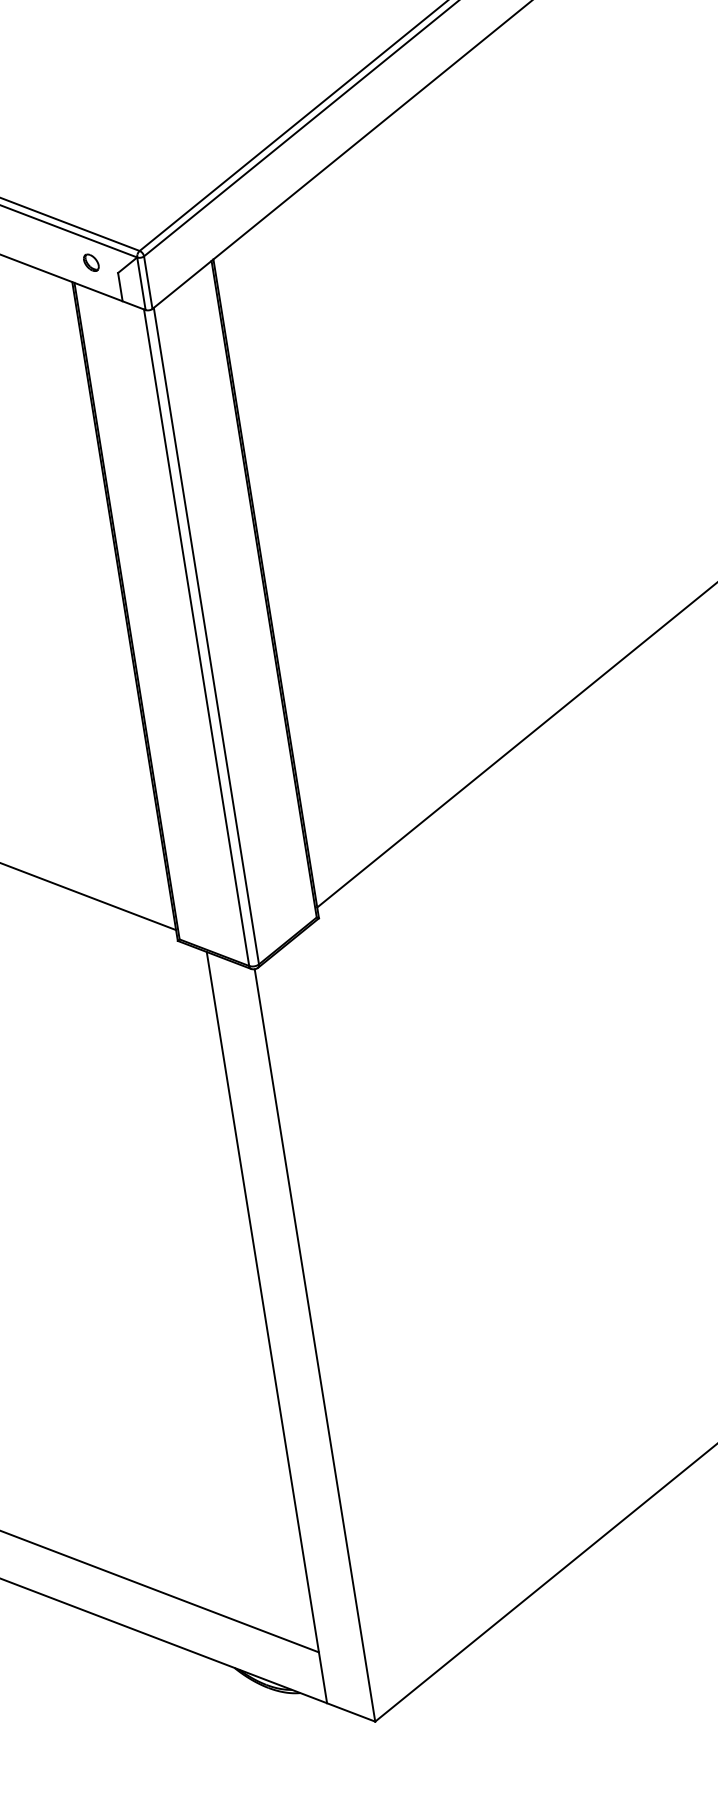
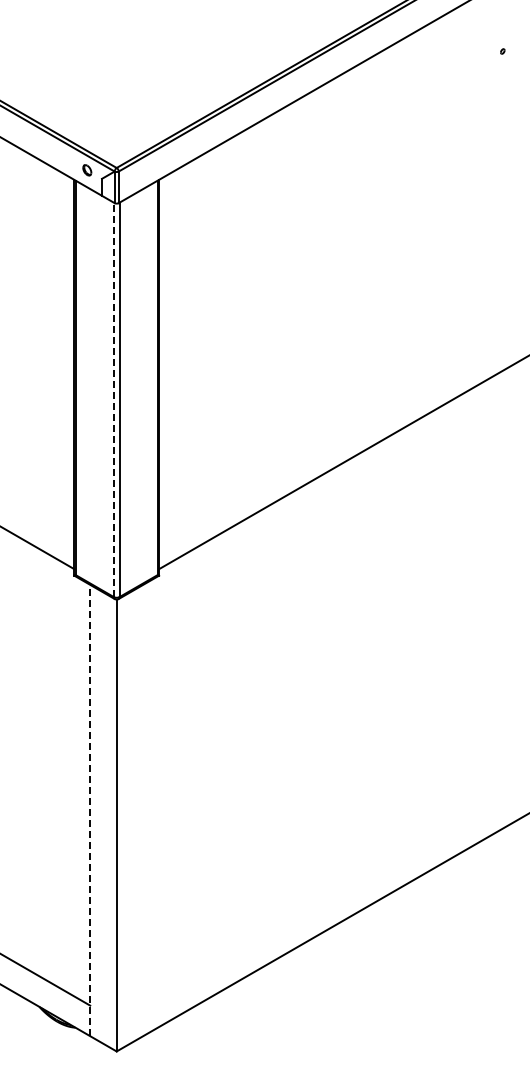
line: (196, 637) -> (113, 399), solid -> dashed
line: (267, 1327) -> (90, 810), solid -> dashed

